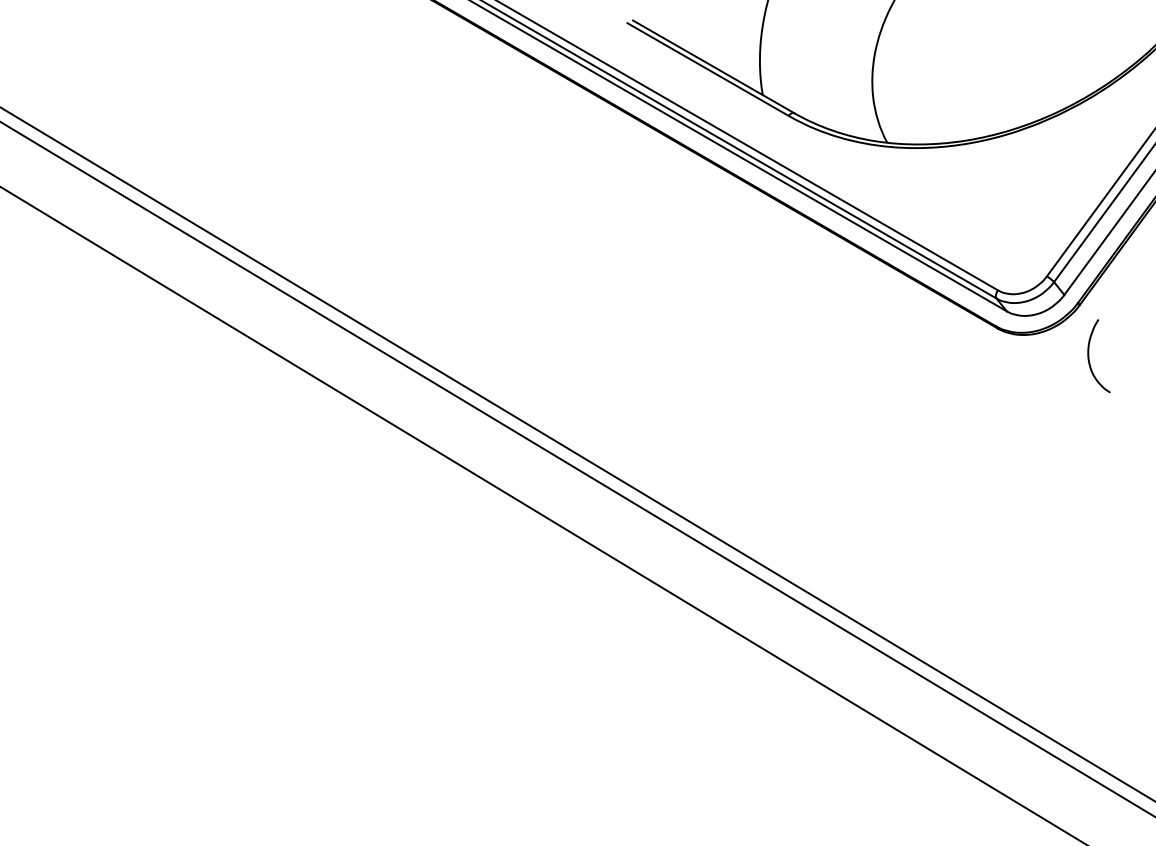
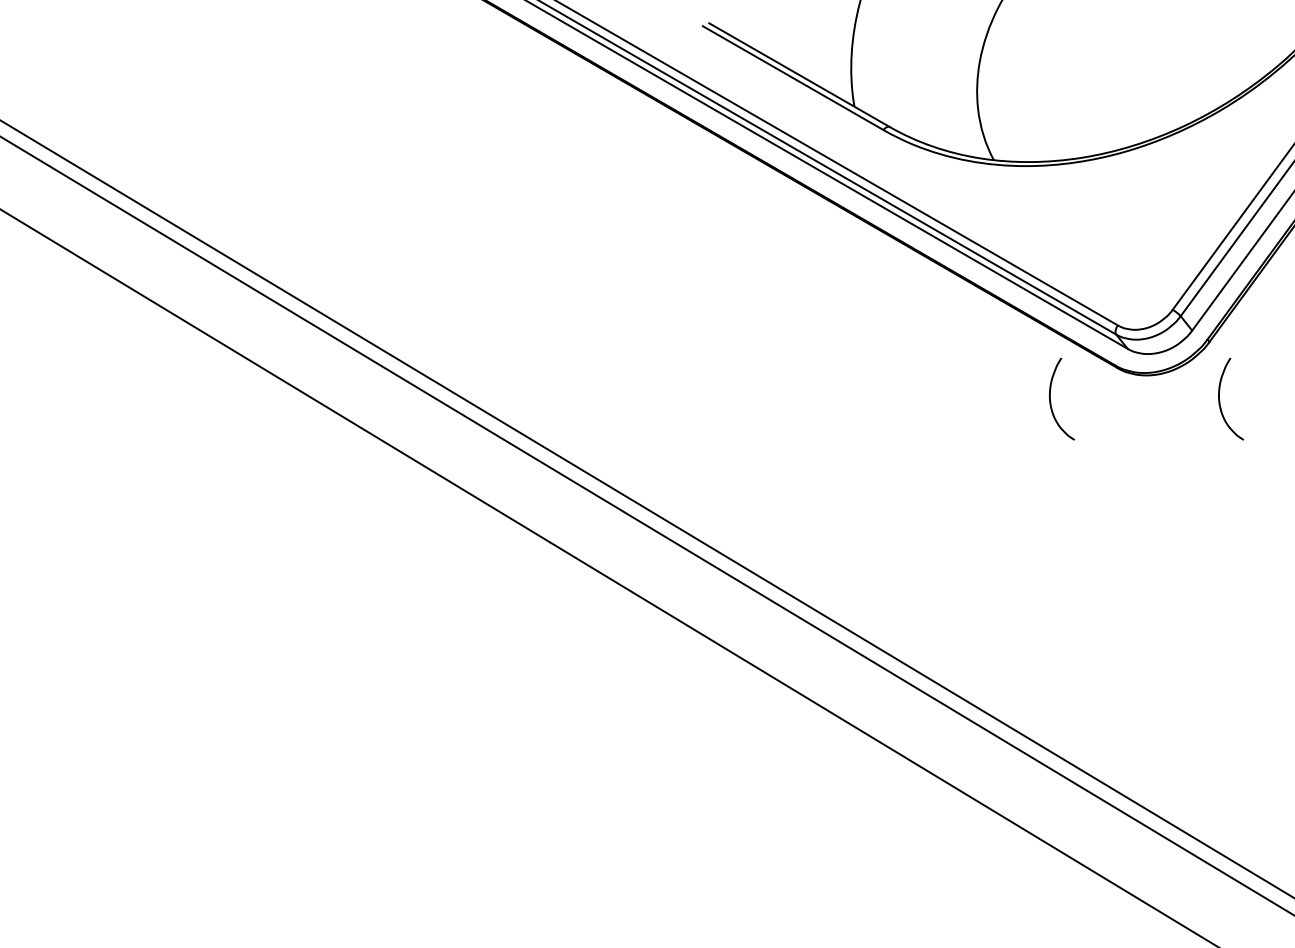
curve: (938, 356) -> (1051, 399), added

